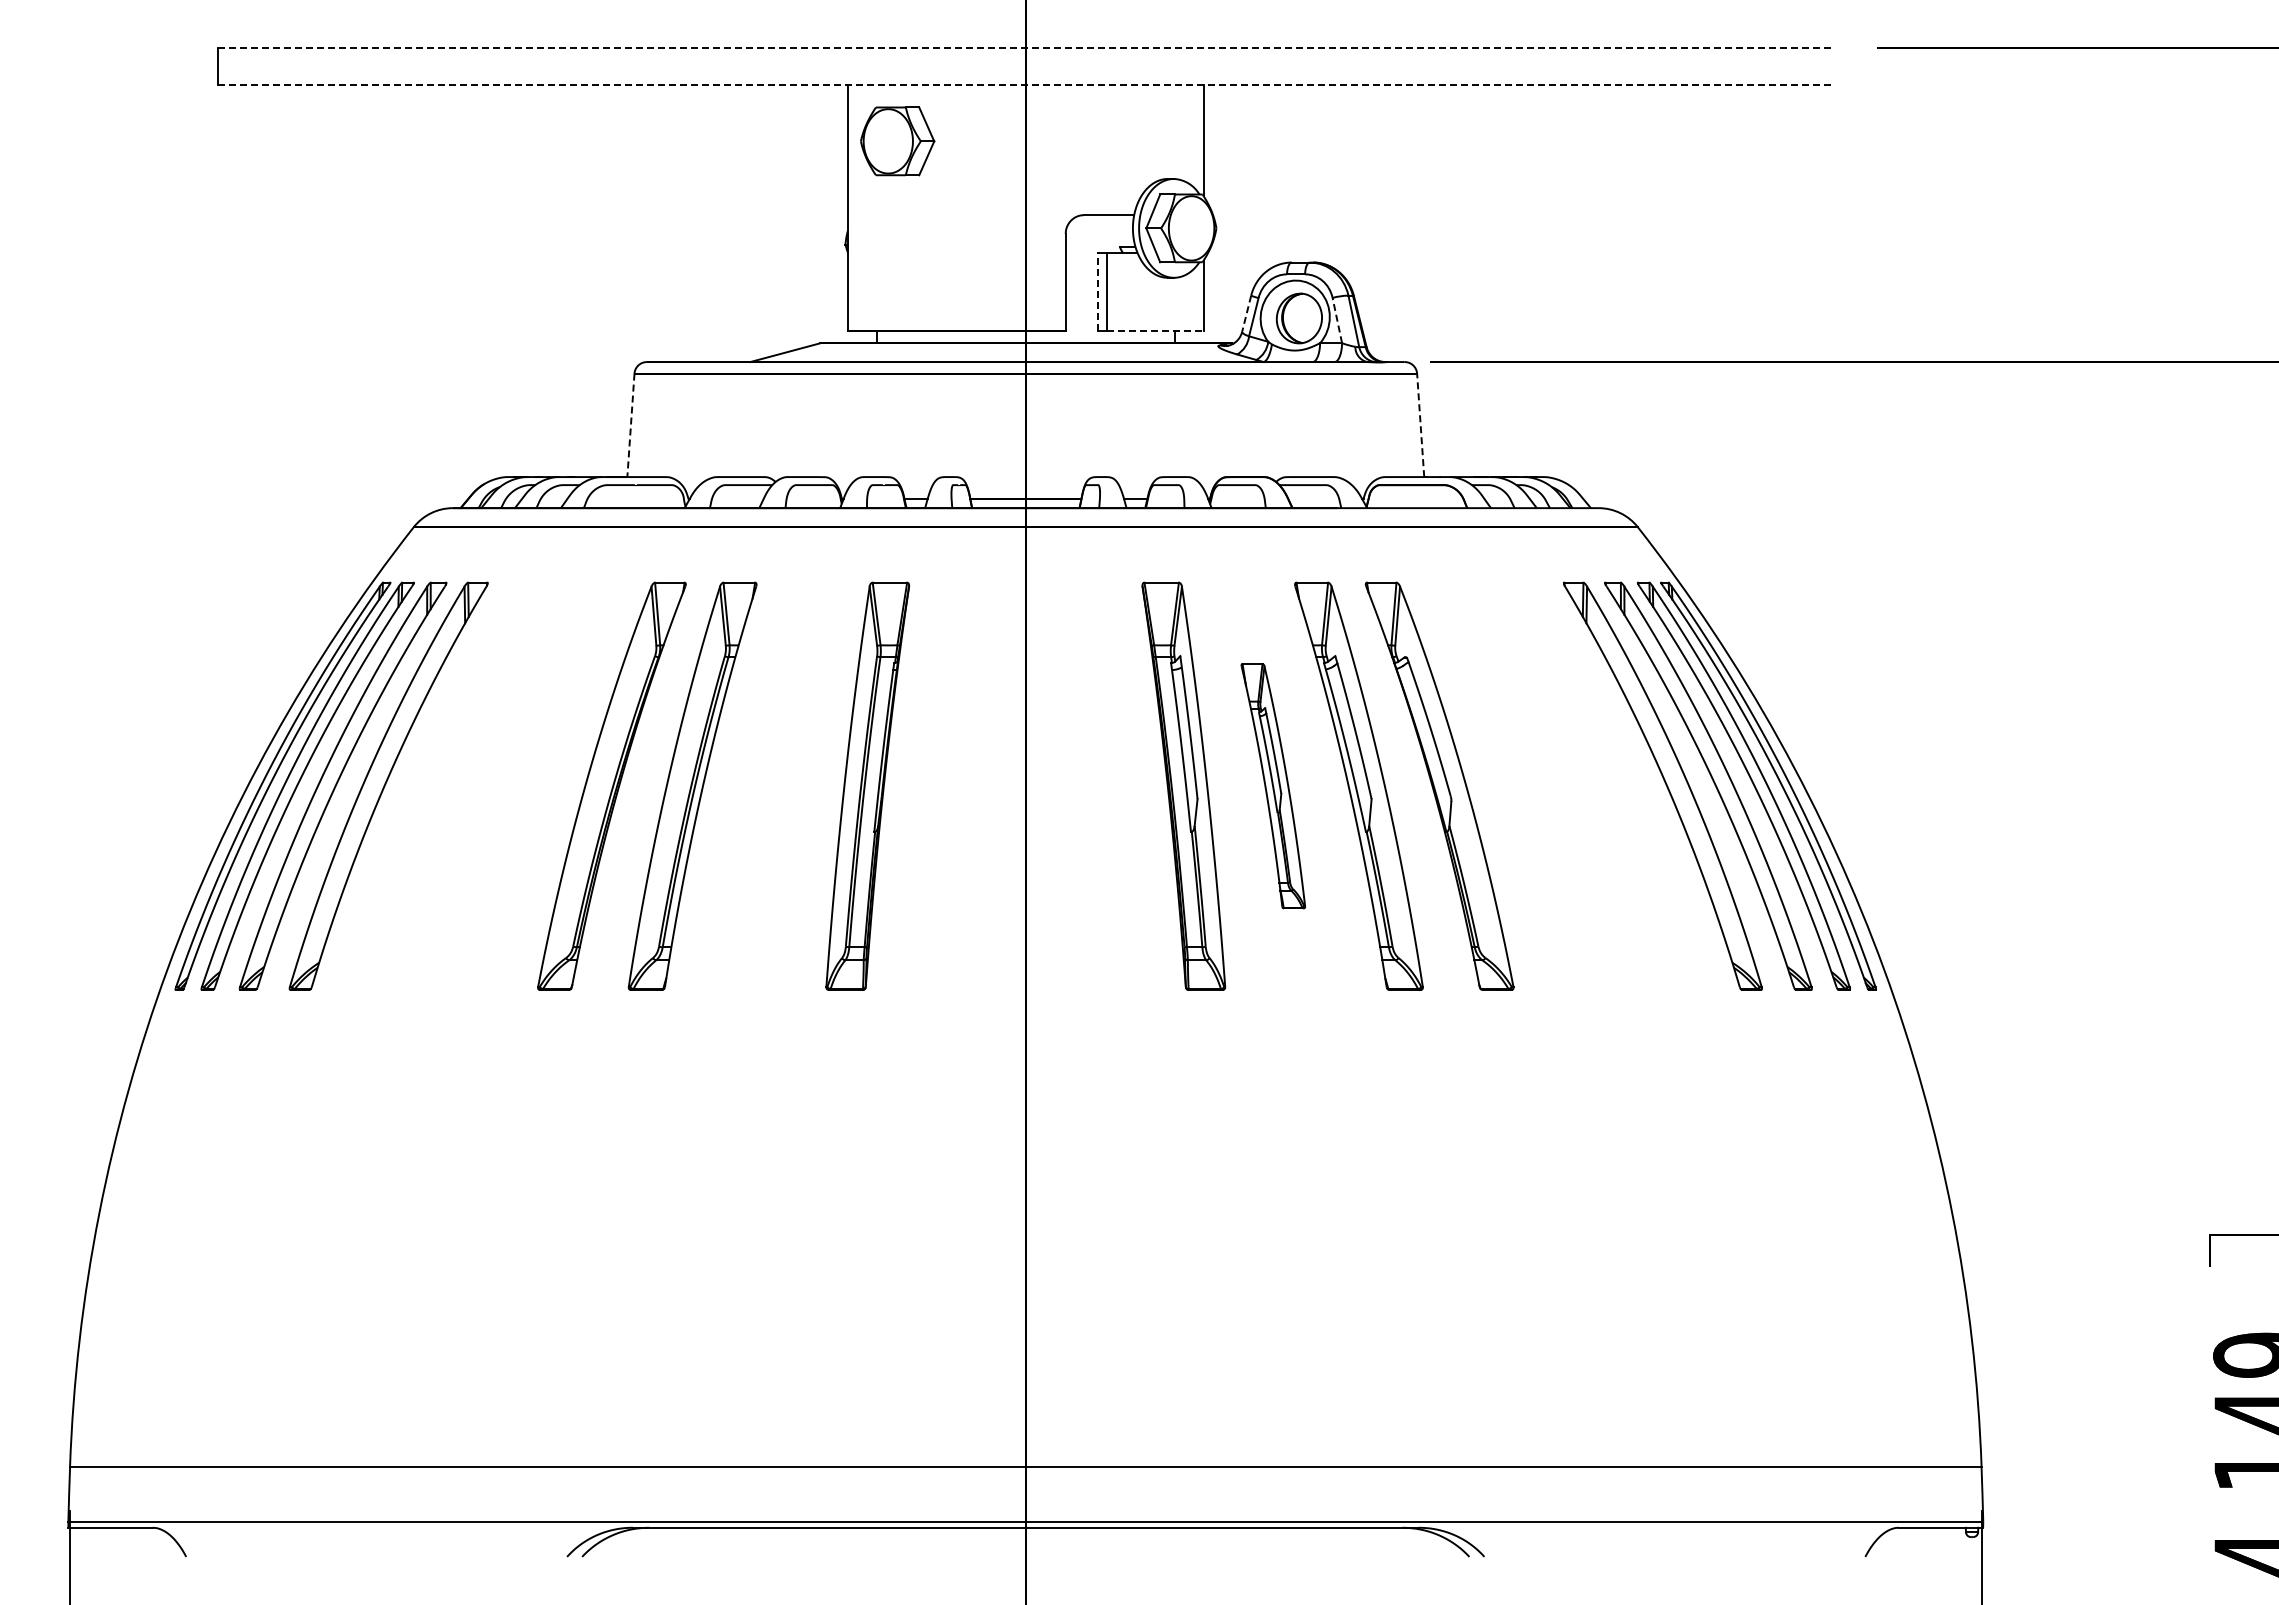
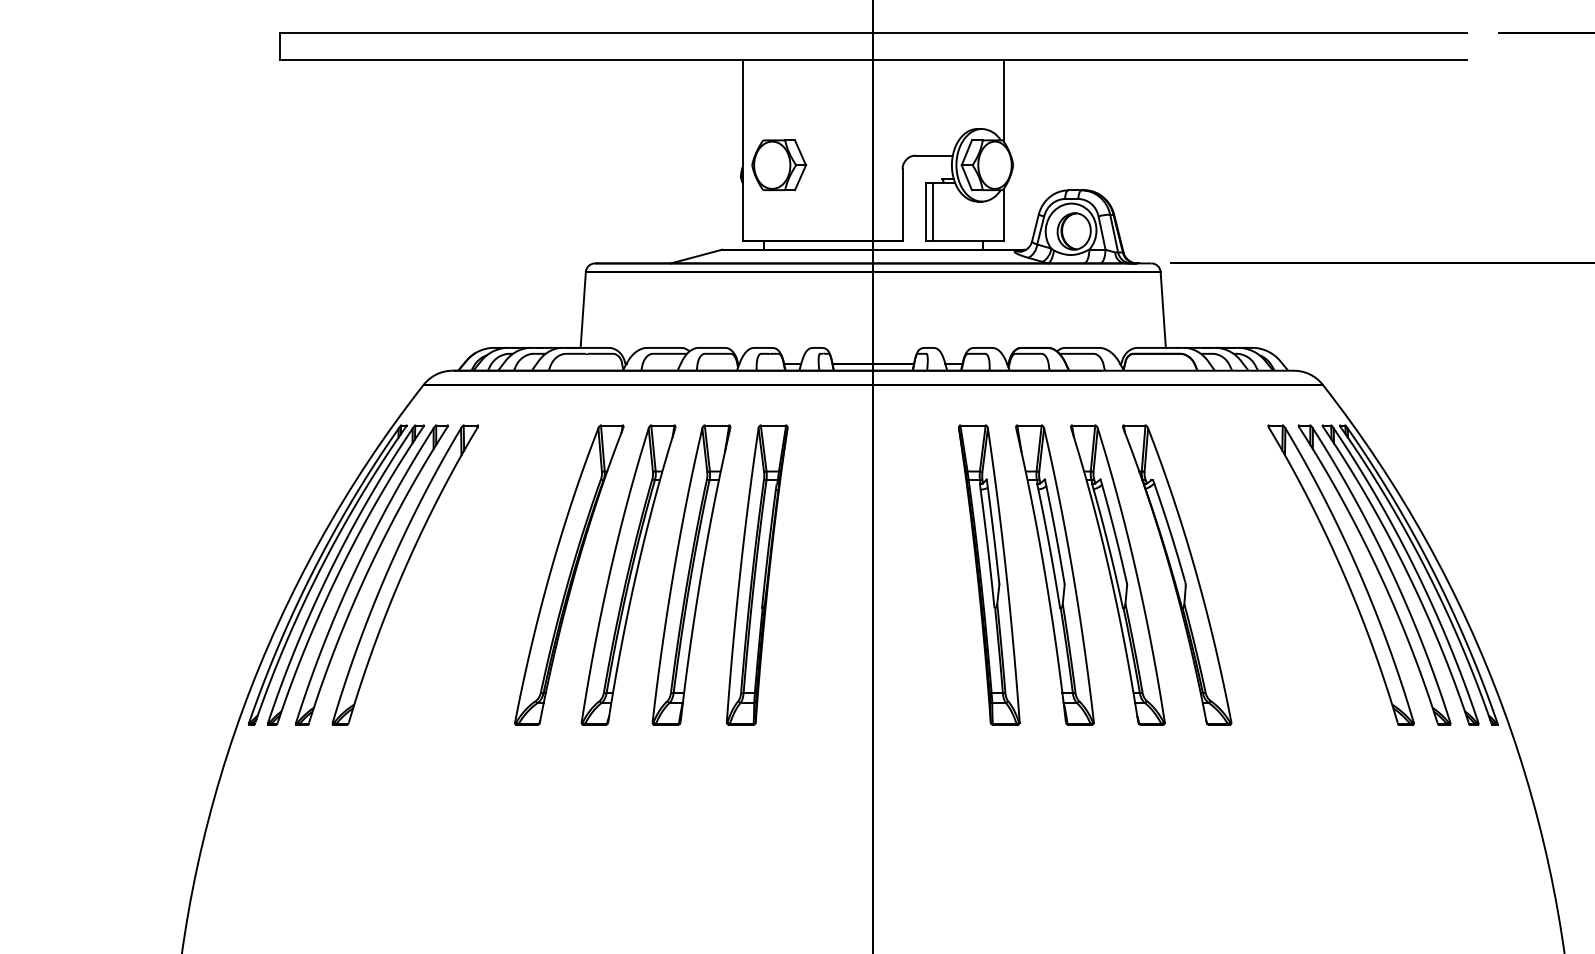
line: (1026, 48) -> (873, 33), dashed -> solid
line: (1026, 85) -> (873, 60), dashed -> solid
part: (897, 141) -> (779, 165), moved
line: (1097, 291) -> (925, 211), dashed -> solid
line: (1246, 313) -> (1035, 227), dashed -> solid
line: (1337, 320) -> (1102, 232), dashed -> solid
line: (1155, 330) -> (968, 240), dashed -> solid
line: (630, 425) -> (582, 310), dashed -> solid
line: (1420, 425) -> (1163, 310), dashed -> solid
part: (778, 785) -> (691, 574), added
part: (1273, 785) -> (1055, 574), size x1.67

